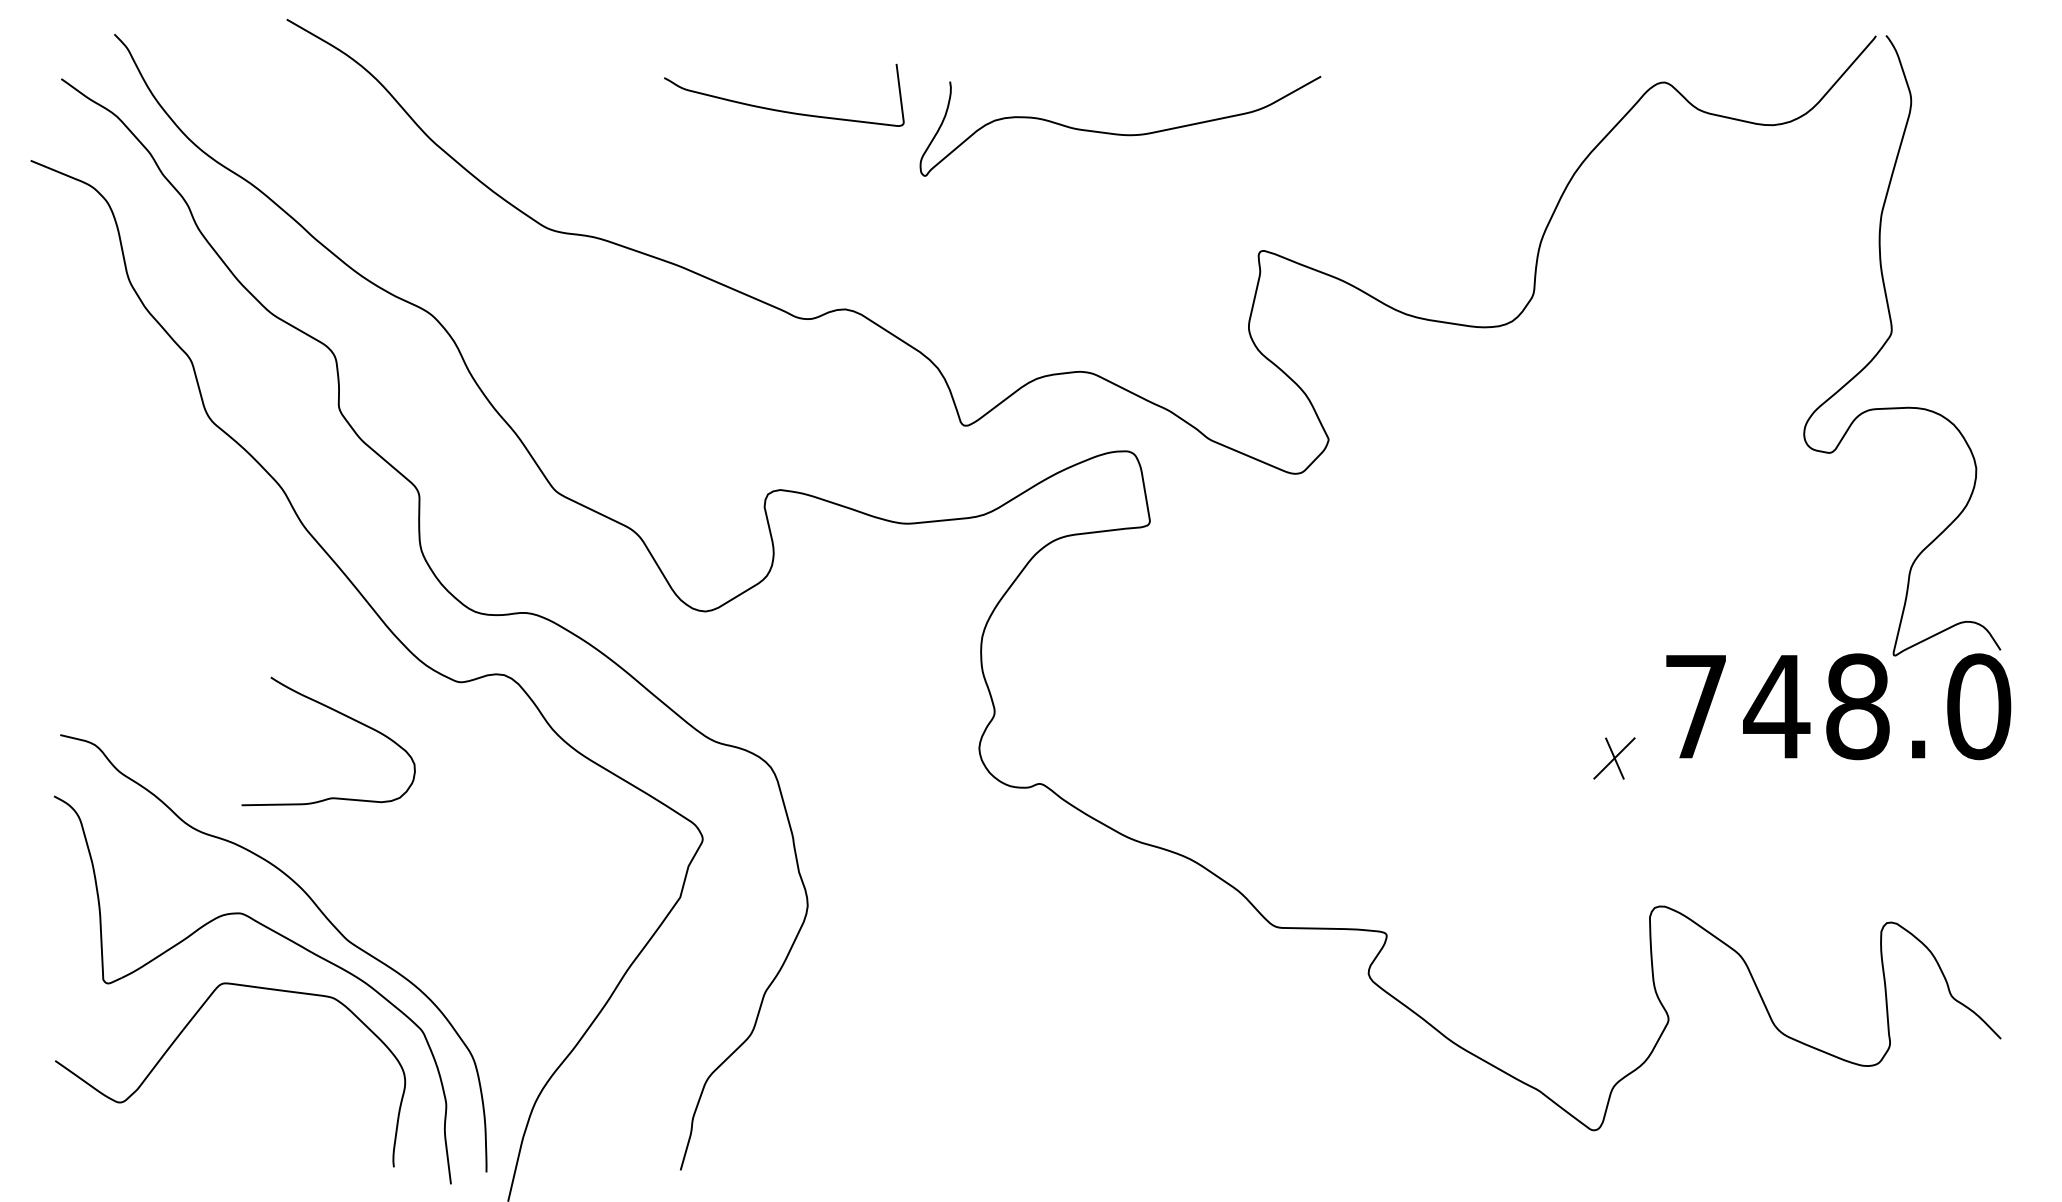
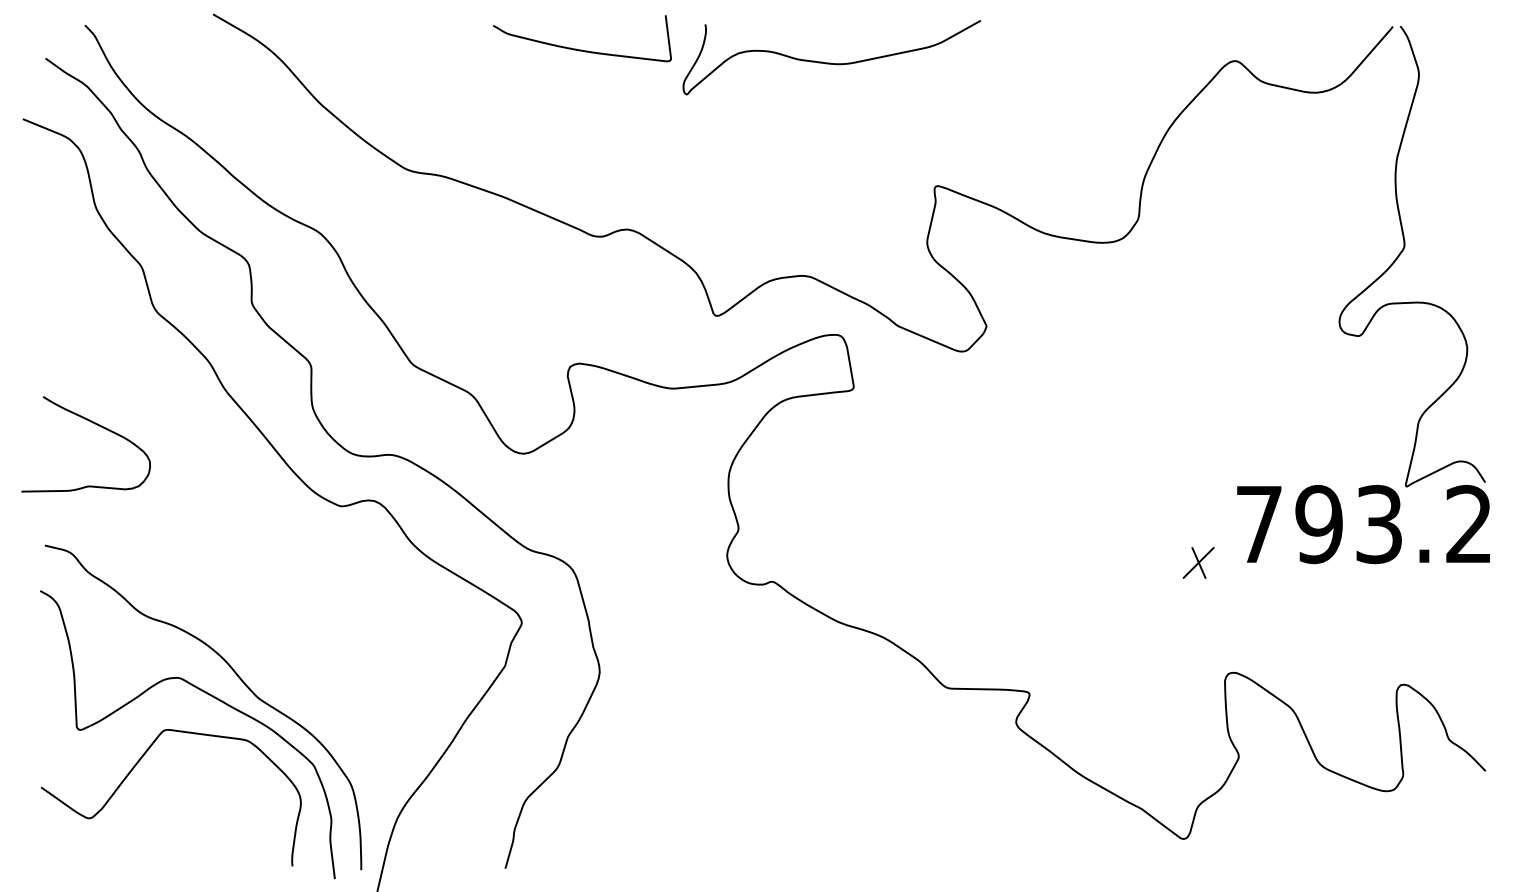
curve: (784, 110) -> (582, 49), moved
curve: (1118, 132) -> (830, 62), moved
text: (1876, 706) -> (1393, 524), 748.0 -> 793.2
curve: (337, 713) -> (92, 423), moved

